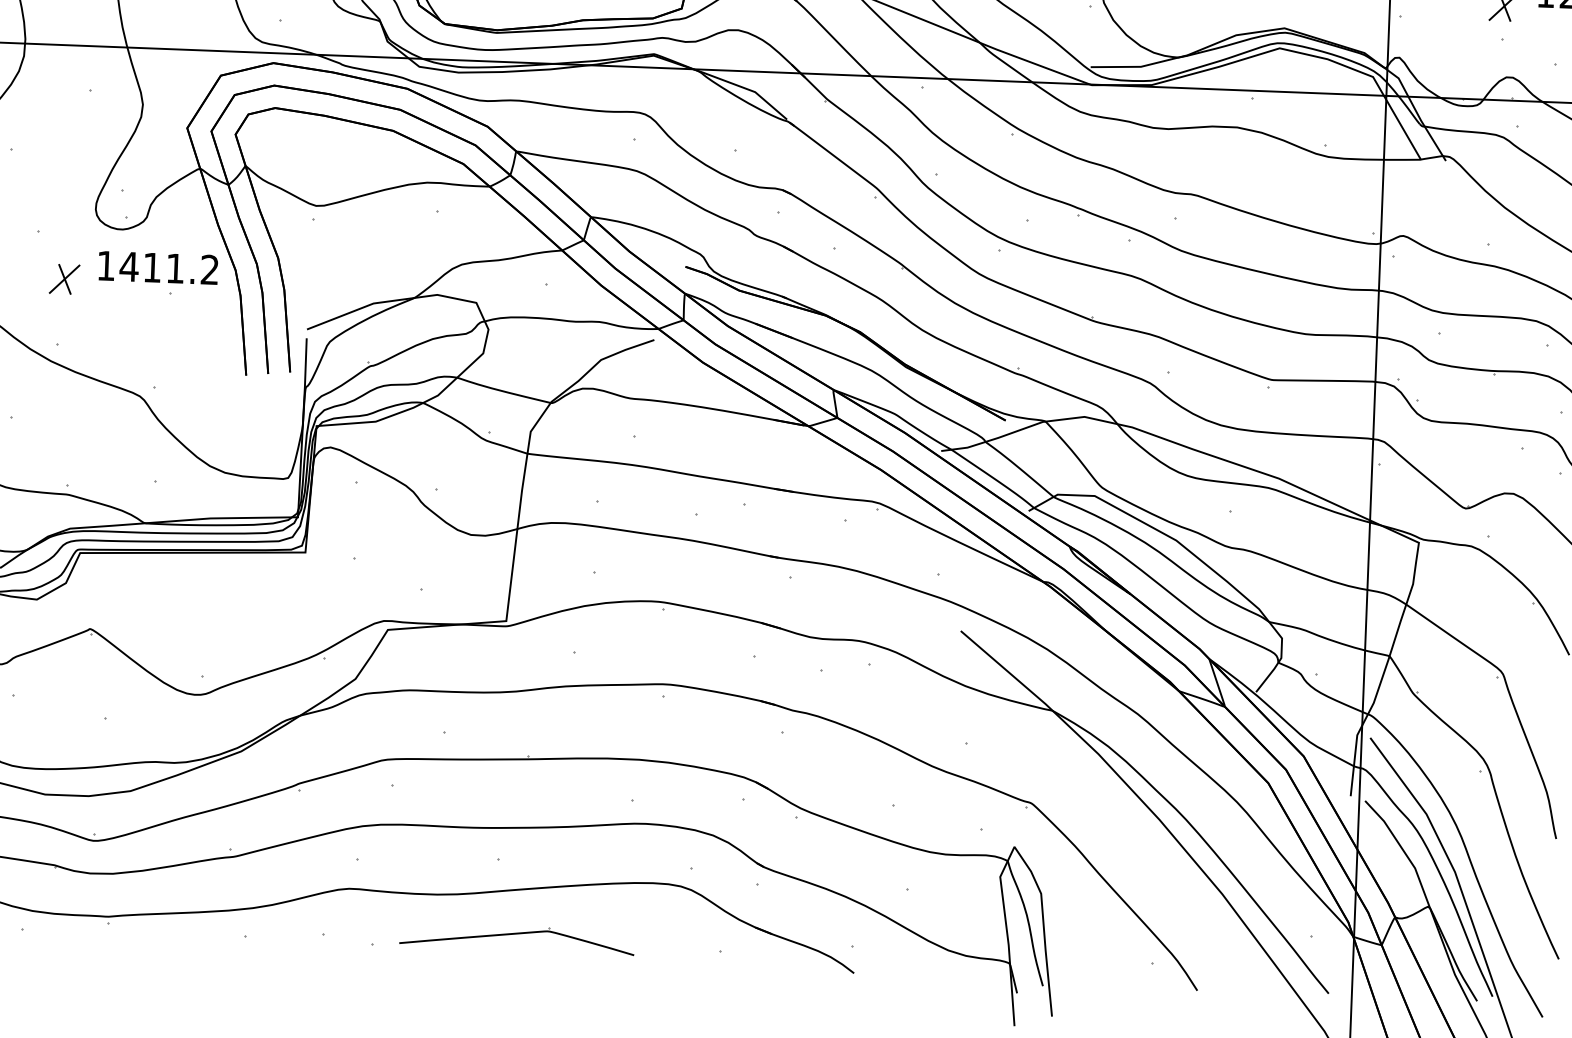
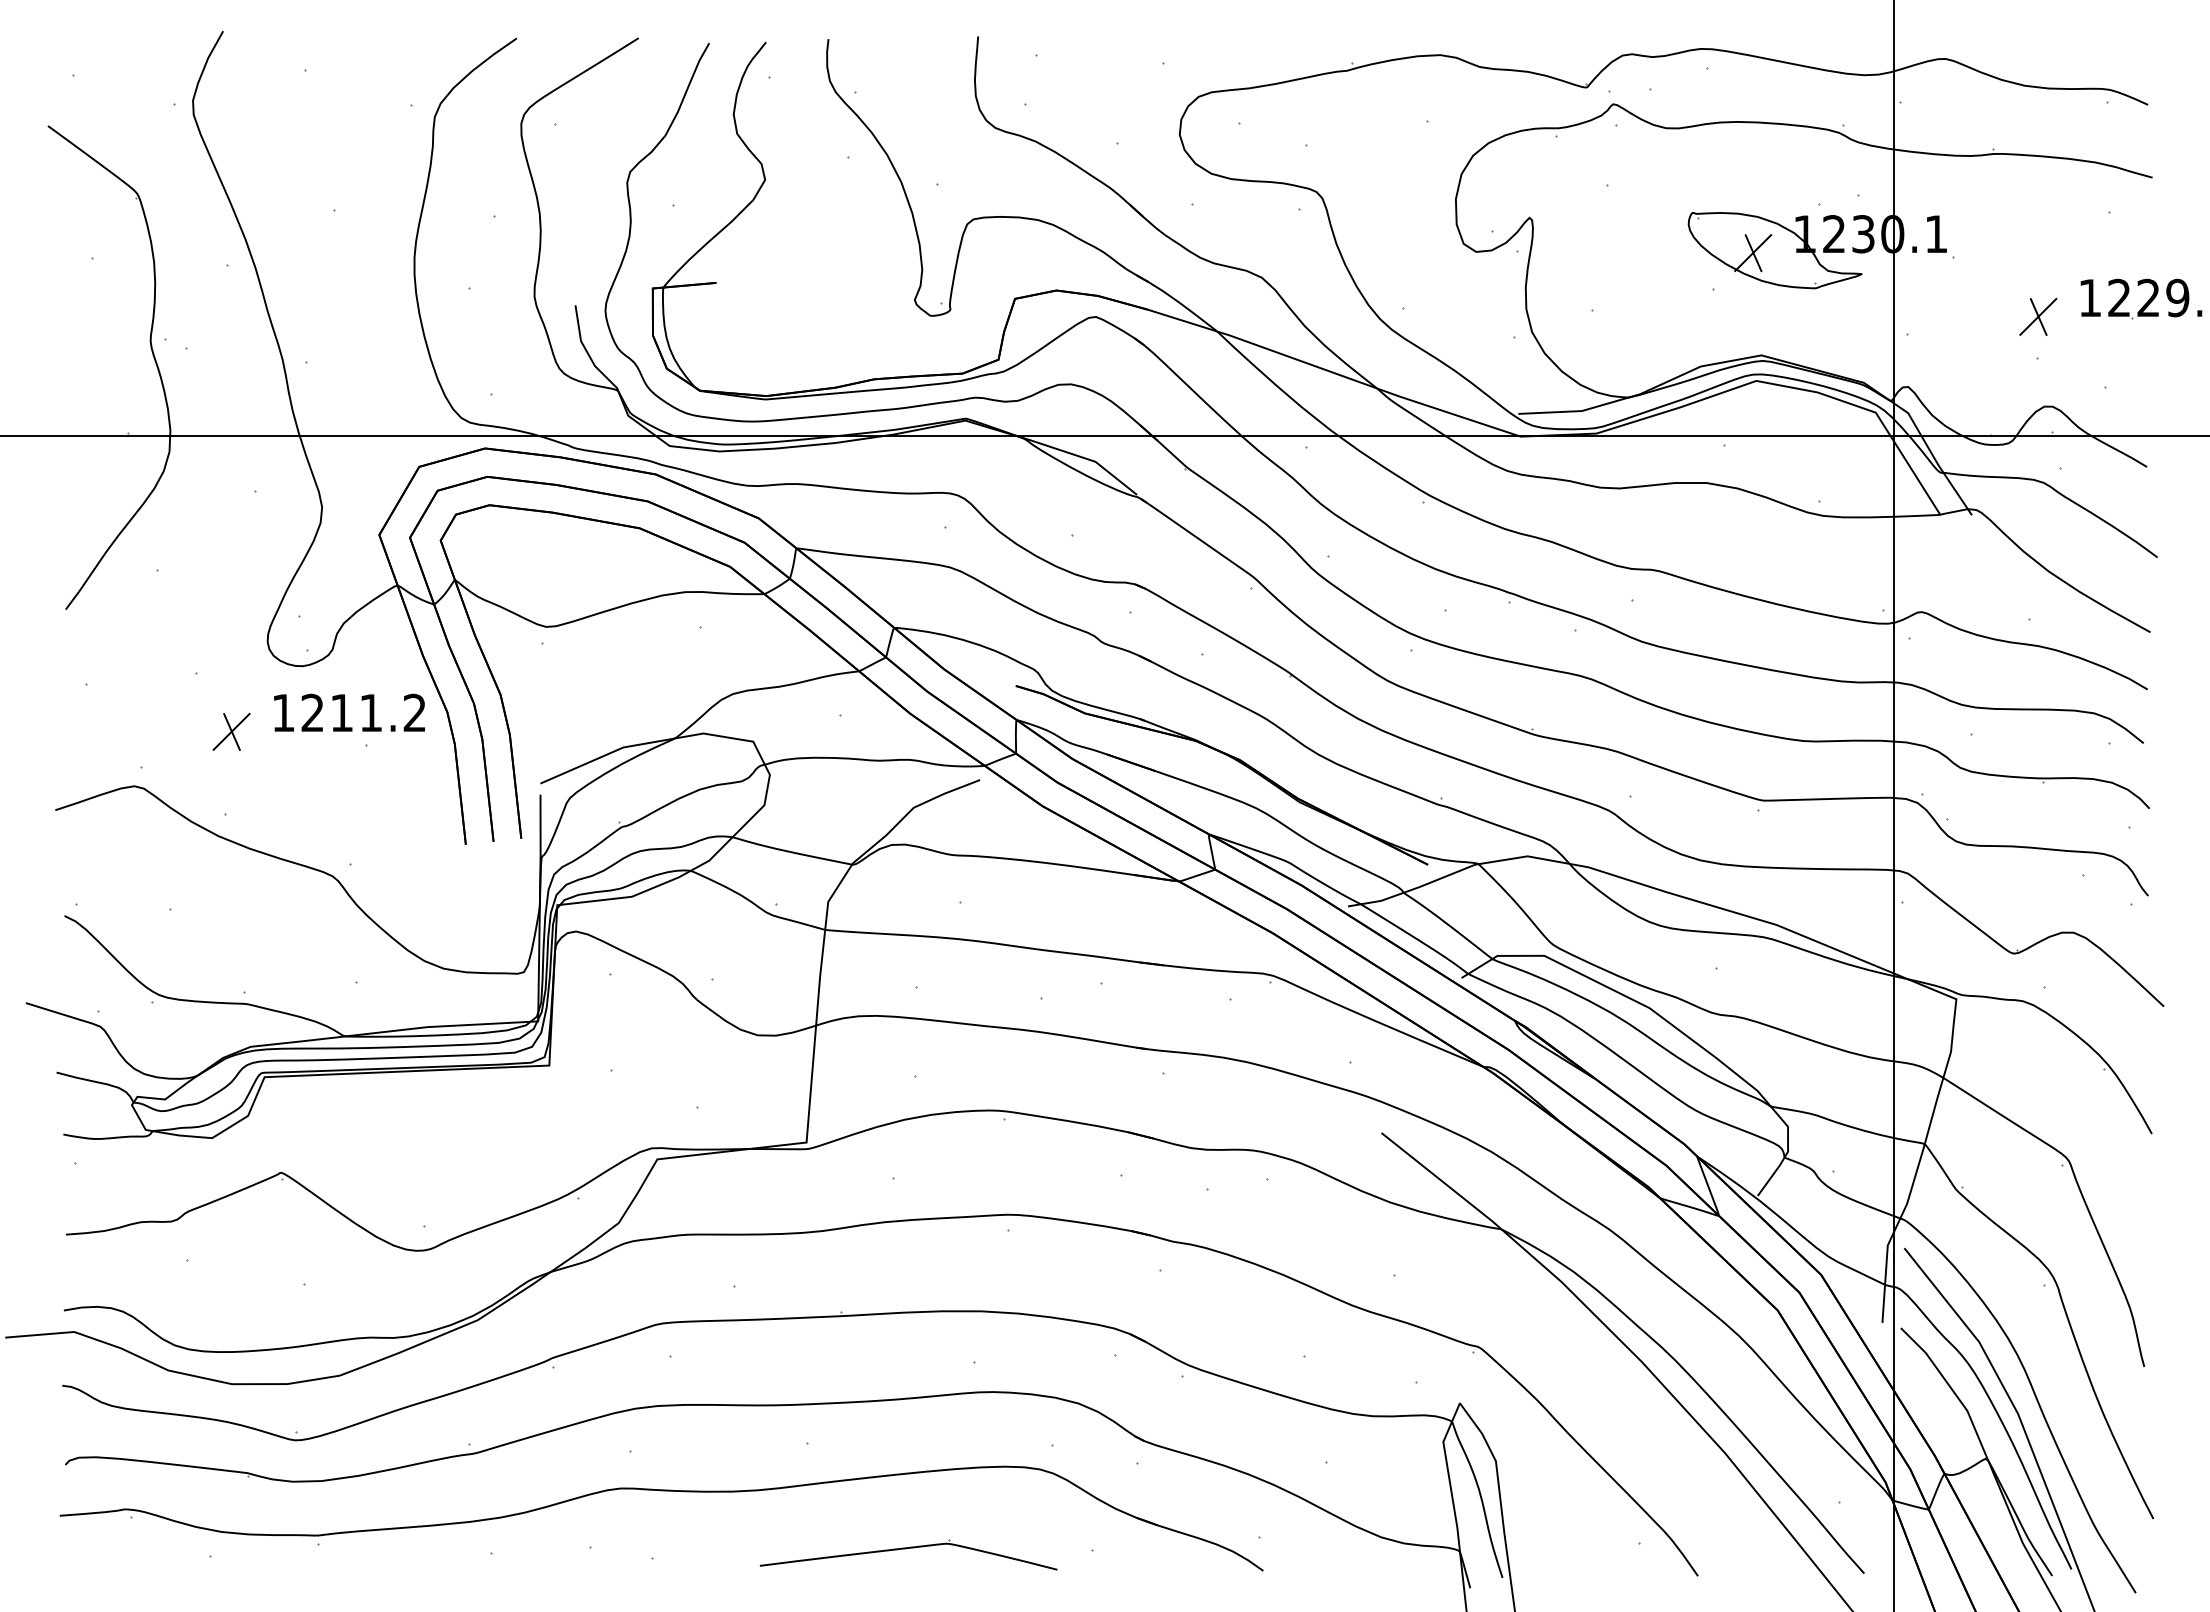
text: (129, 266) -> (312, 712), 1411.2 -> 1211.2
part: (517, 938) -> (908, 1554), moved

